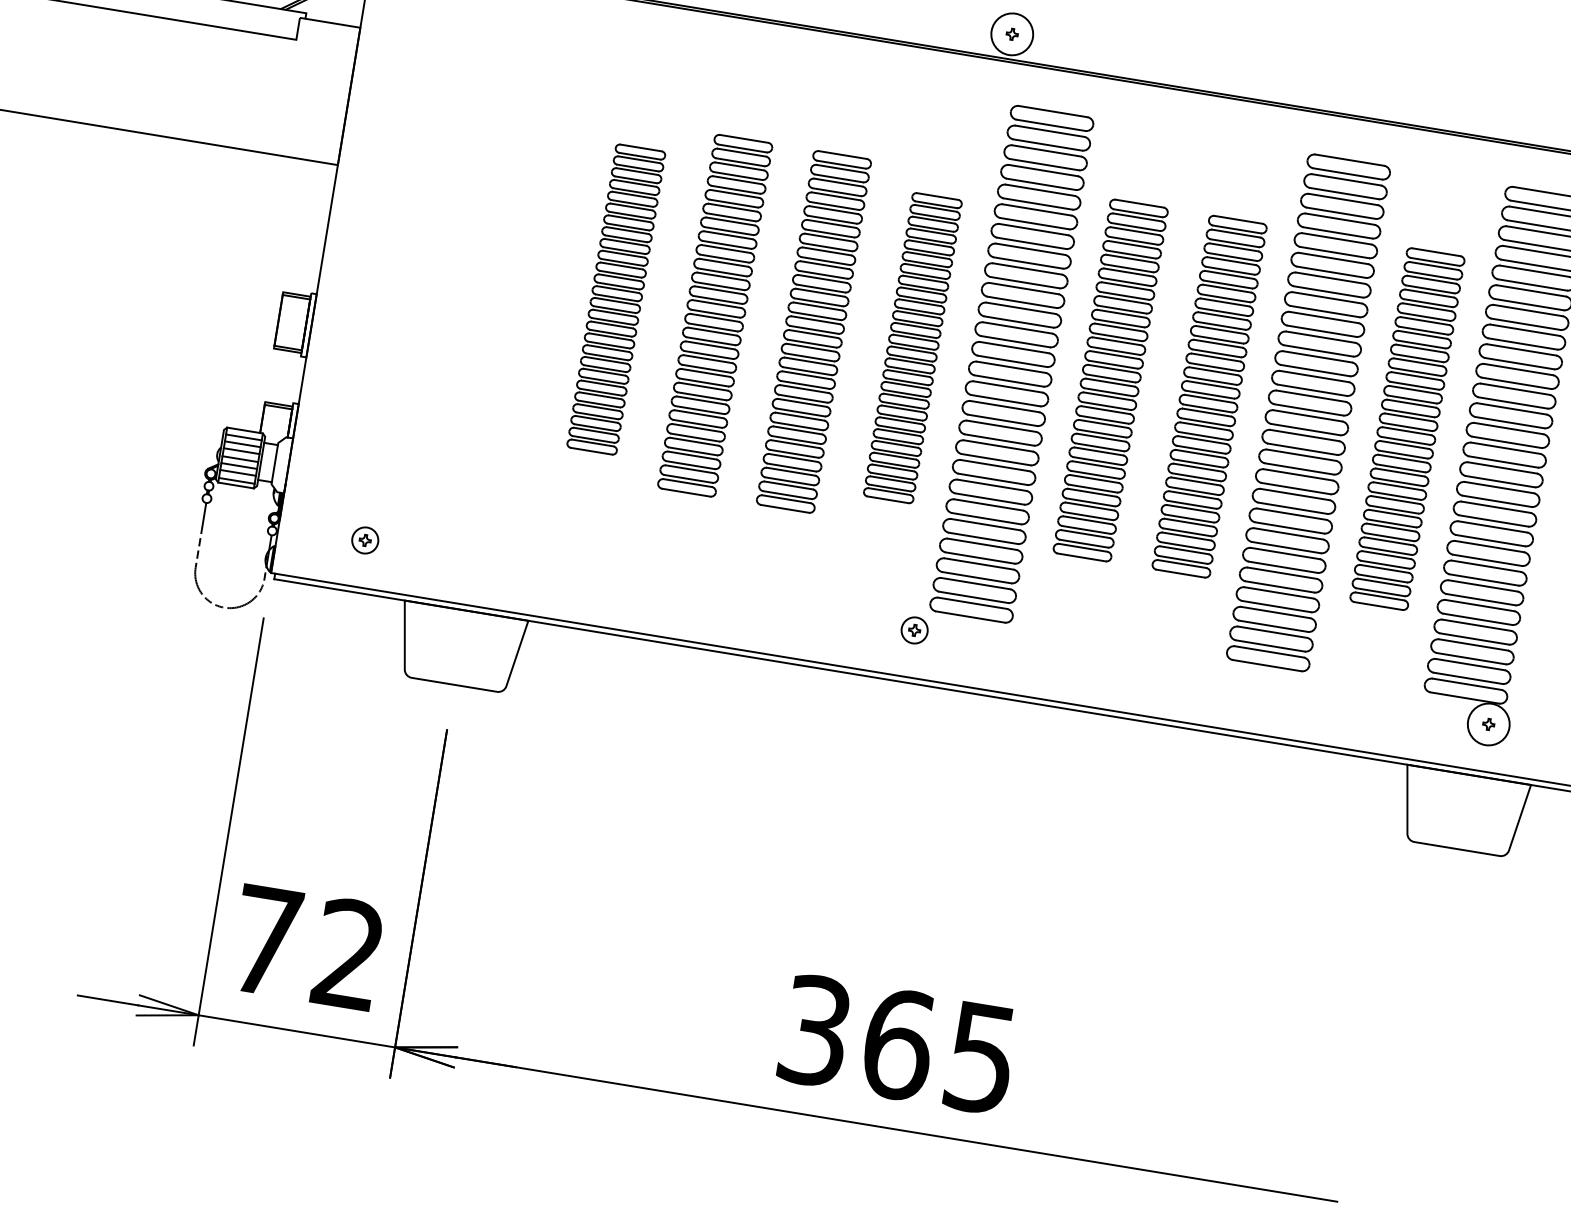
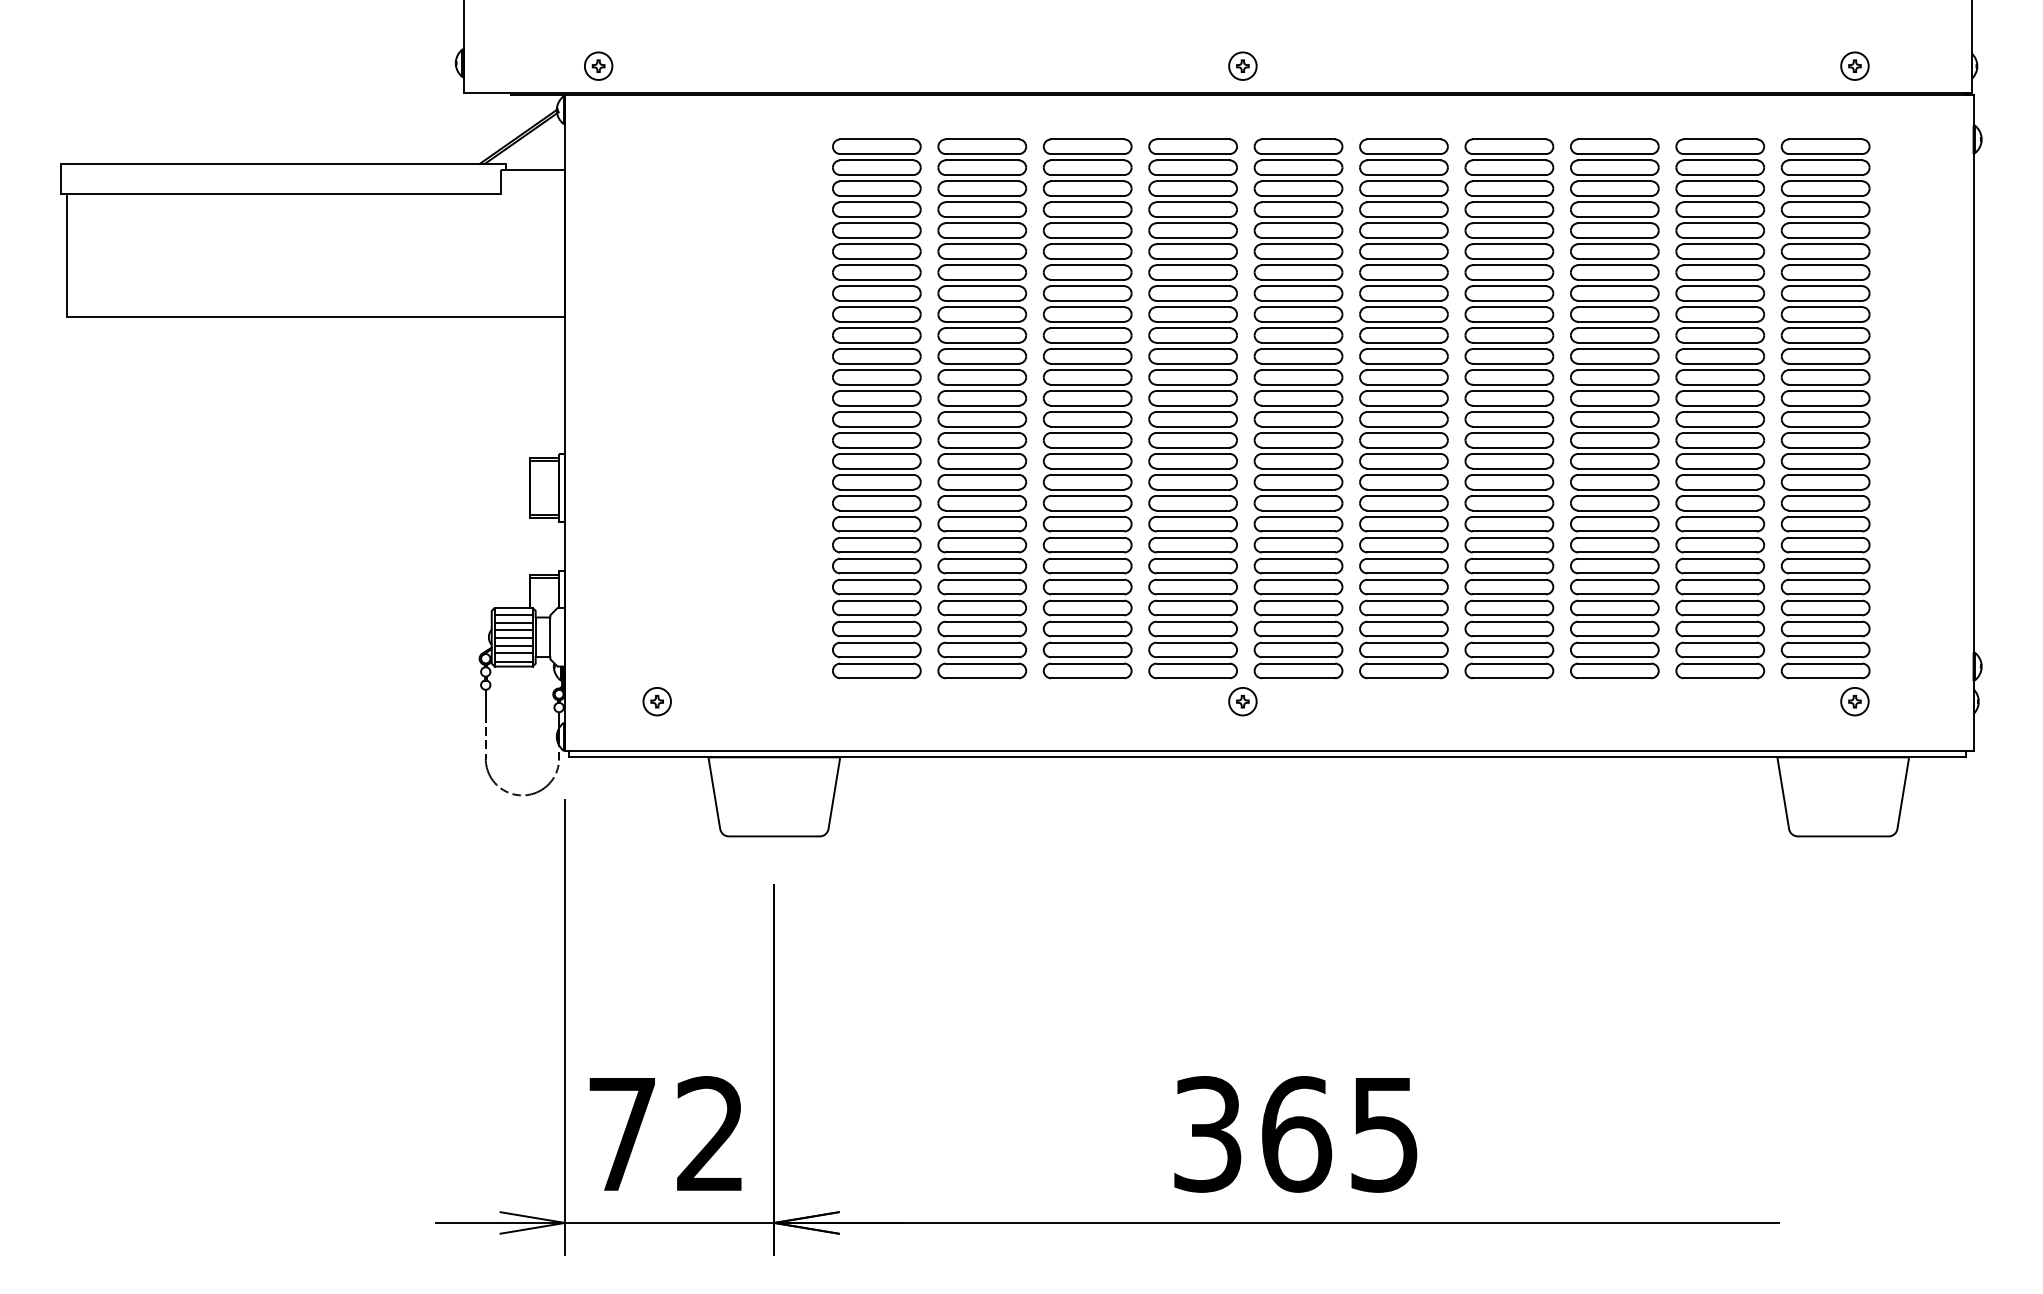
circle: (1011, 33) -> (1242, 65), size x0.62
part: (615, 299) -> (876, 408), size x1.67
part: (715, 315) -> (982, 408), size x1.43
part: (813, 331) -> (1087, 408), size x1.43
part: (912, 347) -> (1192, 408), size x1.67
part: (1110, 380) -> (1403, 408), size x1.43
part: (1209, 396) -> (1509, 408), size x1.43
part: (1407, 428) -> (1720, 408), size x1.43
circle: (1488, 724) -> (1854, 701), size x0.62

